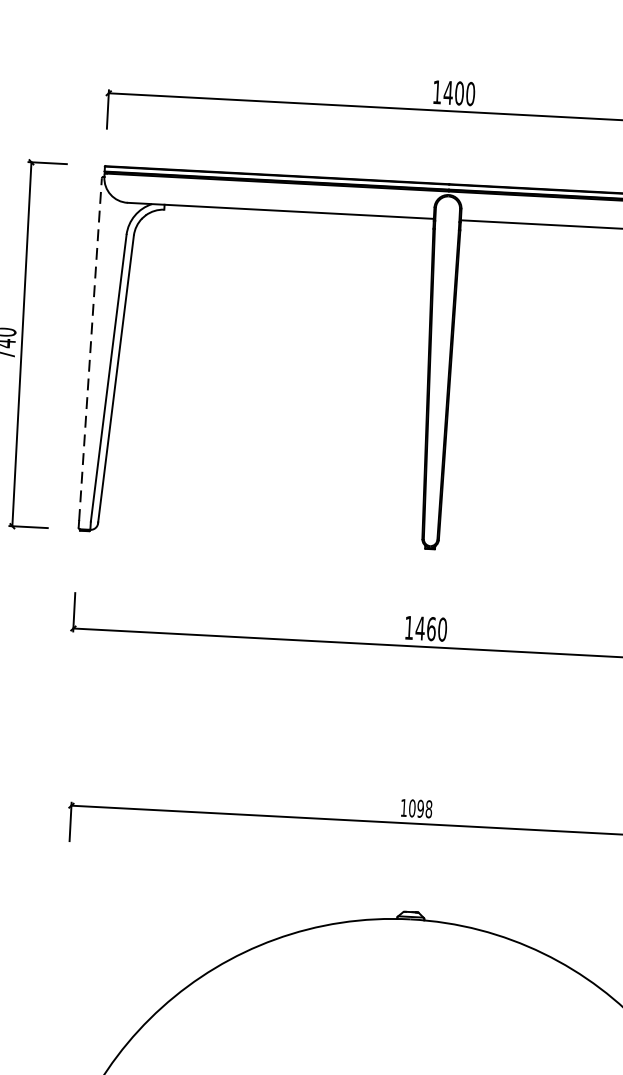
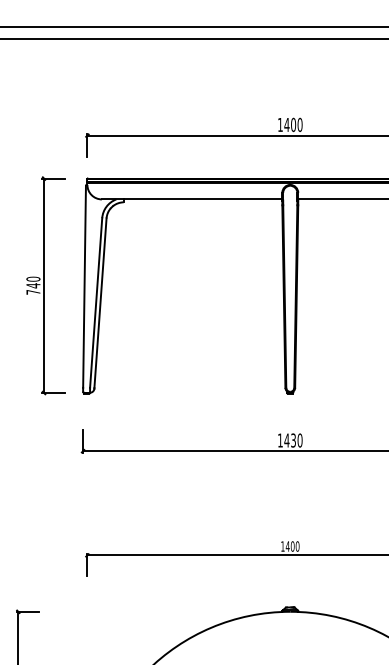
line: (90, 349) -> (84, 286), dashed -> solid
text: (431, 628) -> (293, 440), 1460 -> 1430
text: (420, 808) -> (292, 546), 1098 -> 1400

